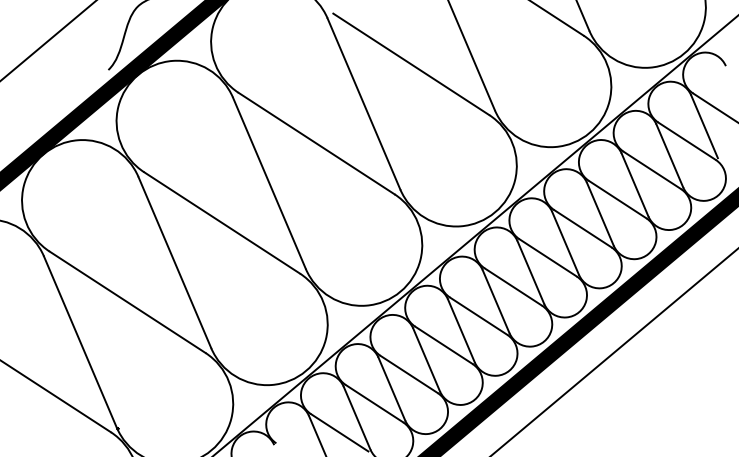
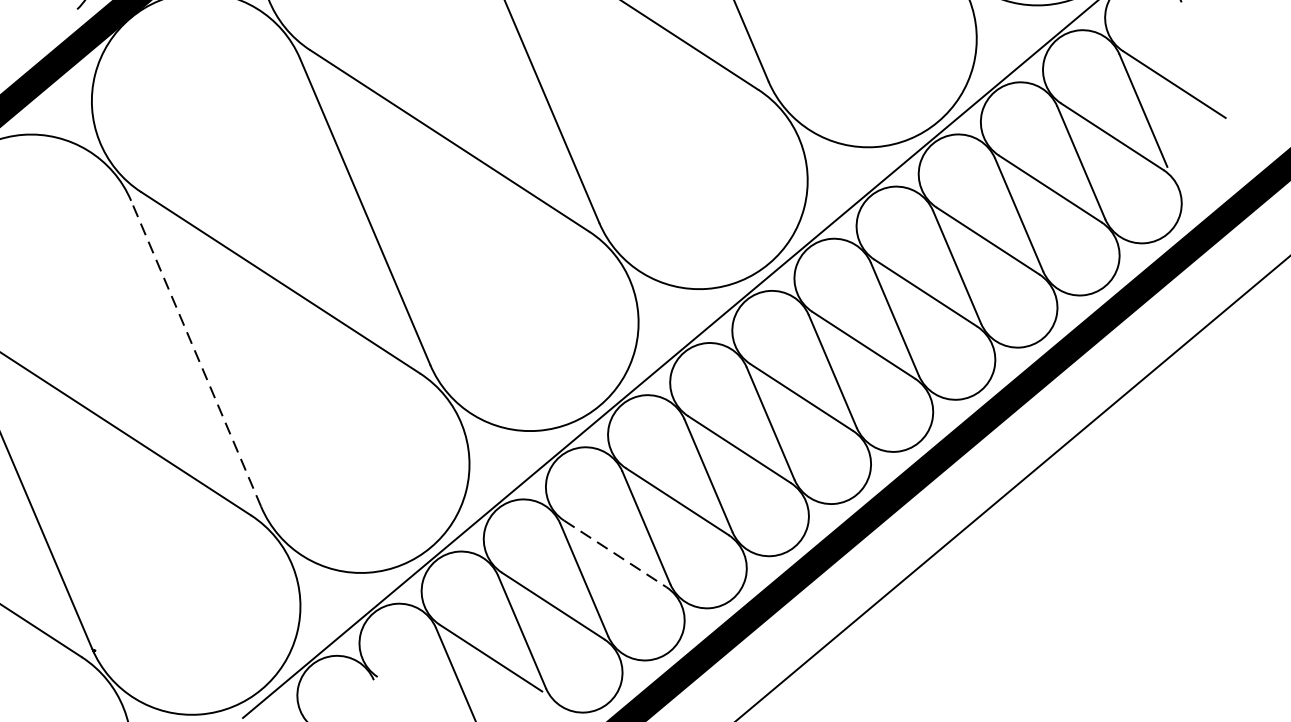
line: (174, 262) -> (195, 353), solid -> dashed
line: (409, 374) -> (615, 553), solid -> dashed

